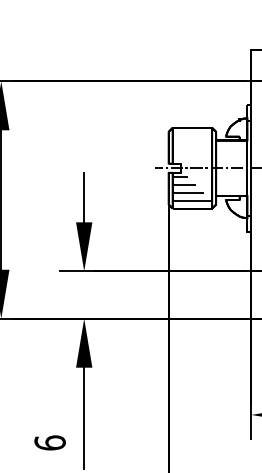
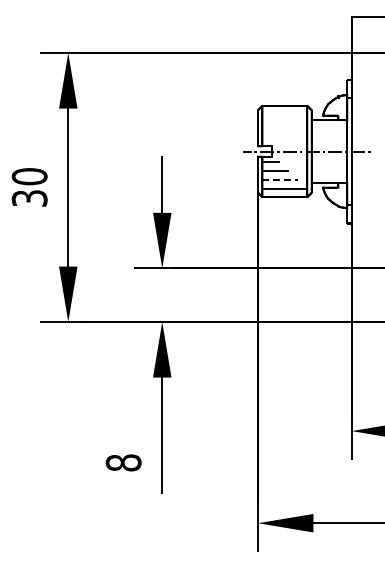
line: (188, 192) -> (280, 179), solid -> dashed
text: (50, 442) -> (123, 462), 6 -> 8

